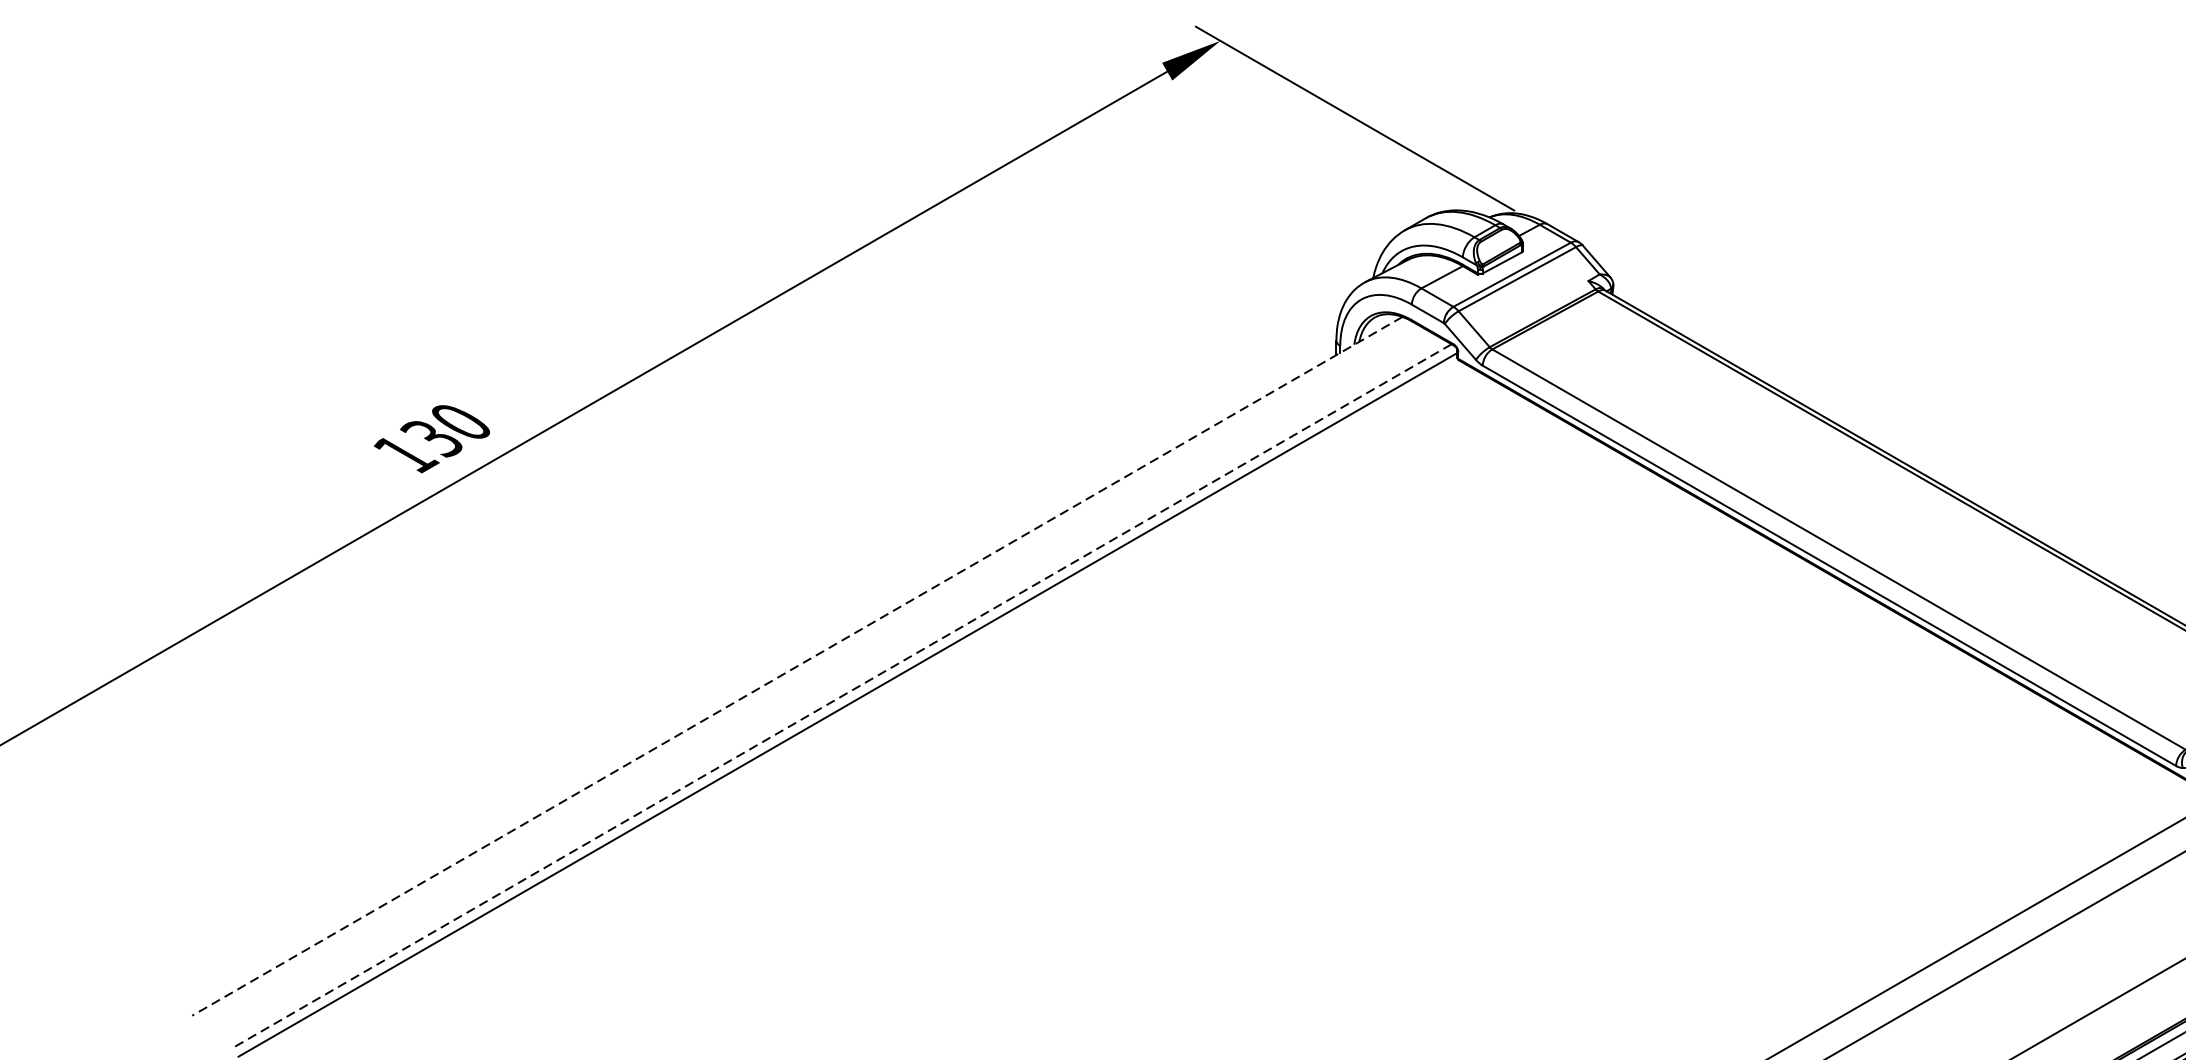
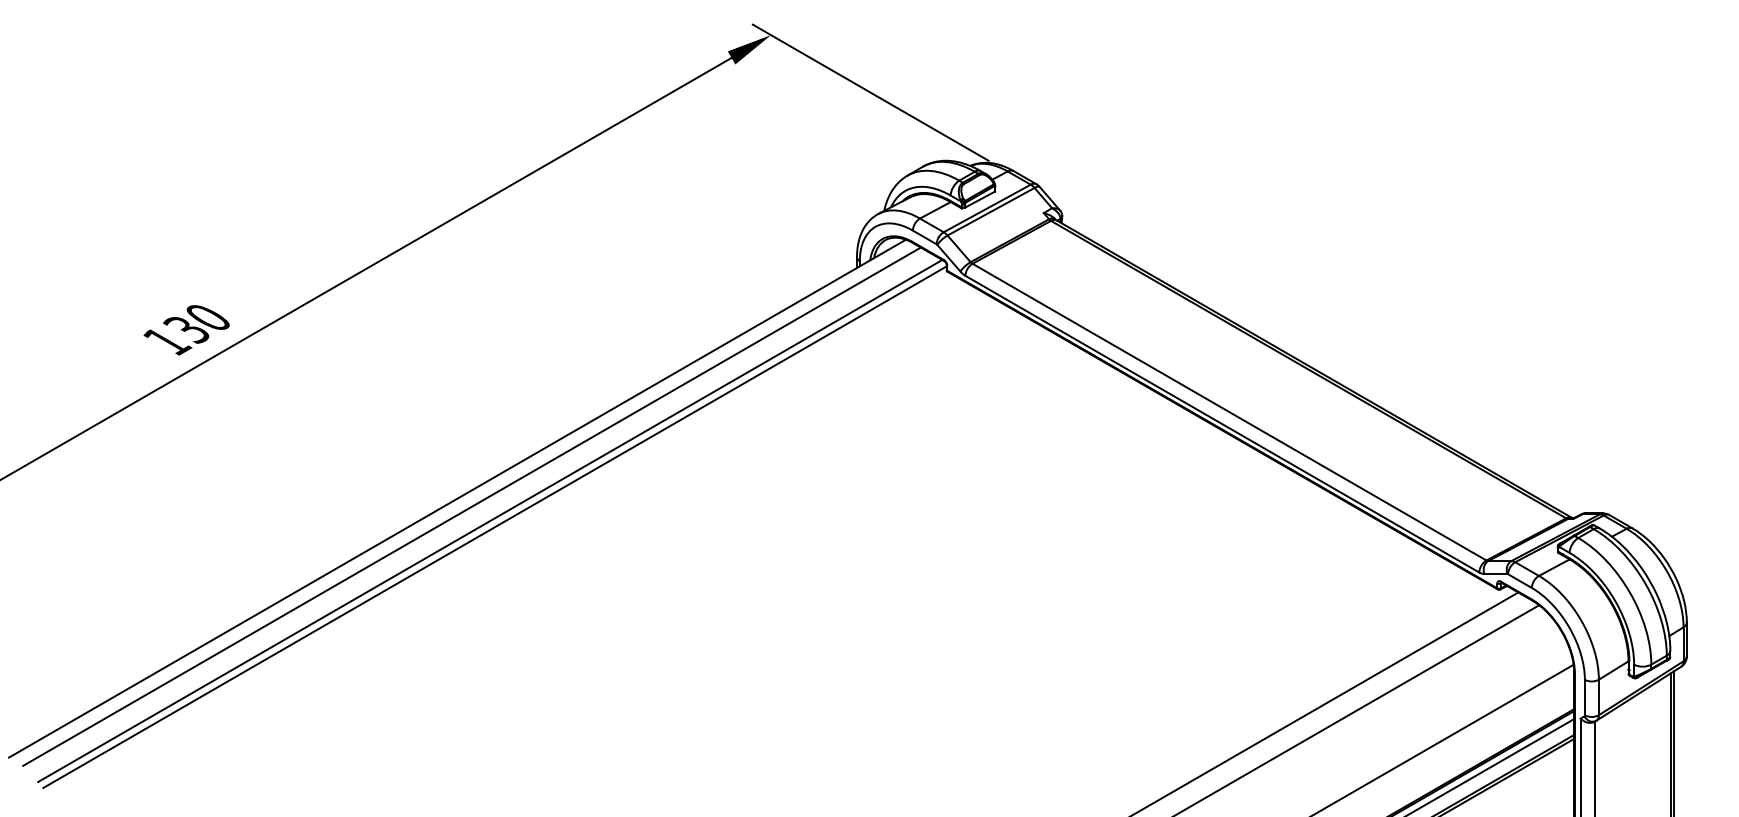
line: (797, 666) -> (457, 498), dashed -> solid
line: (816, 676) -> (471, 506), added
line: (840, 697) -> (489, 521), dashed -> solid

